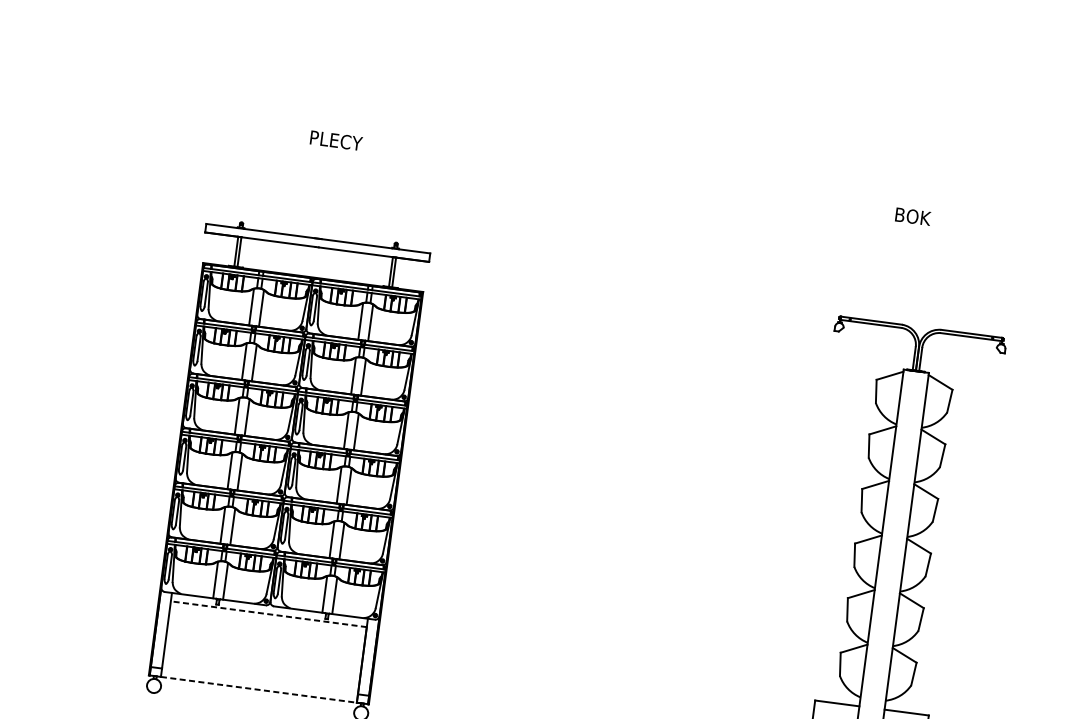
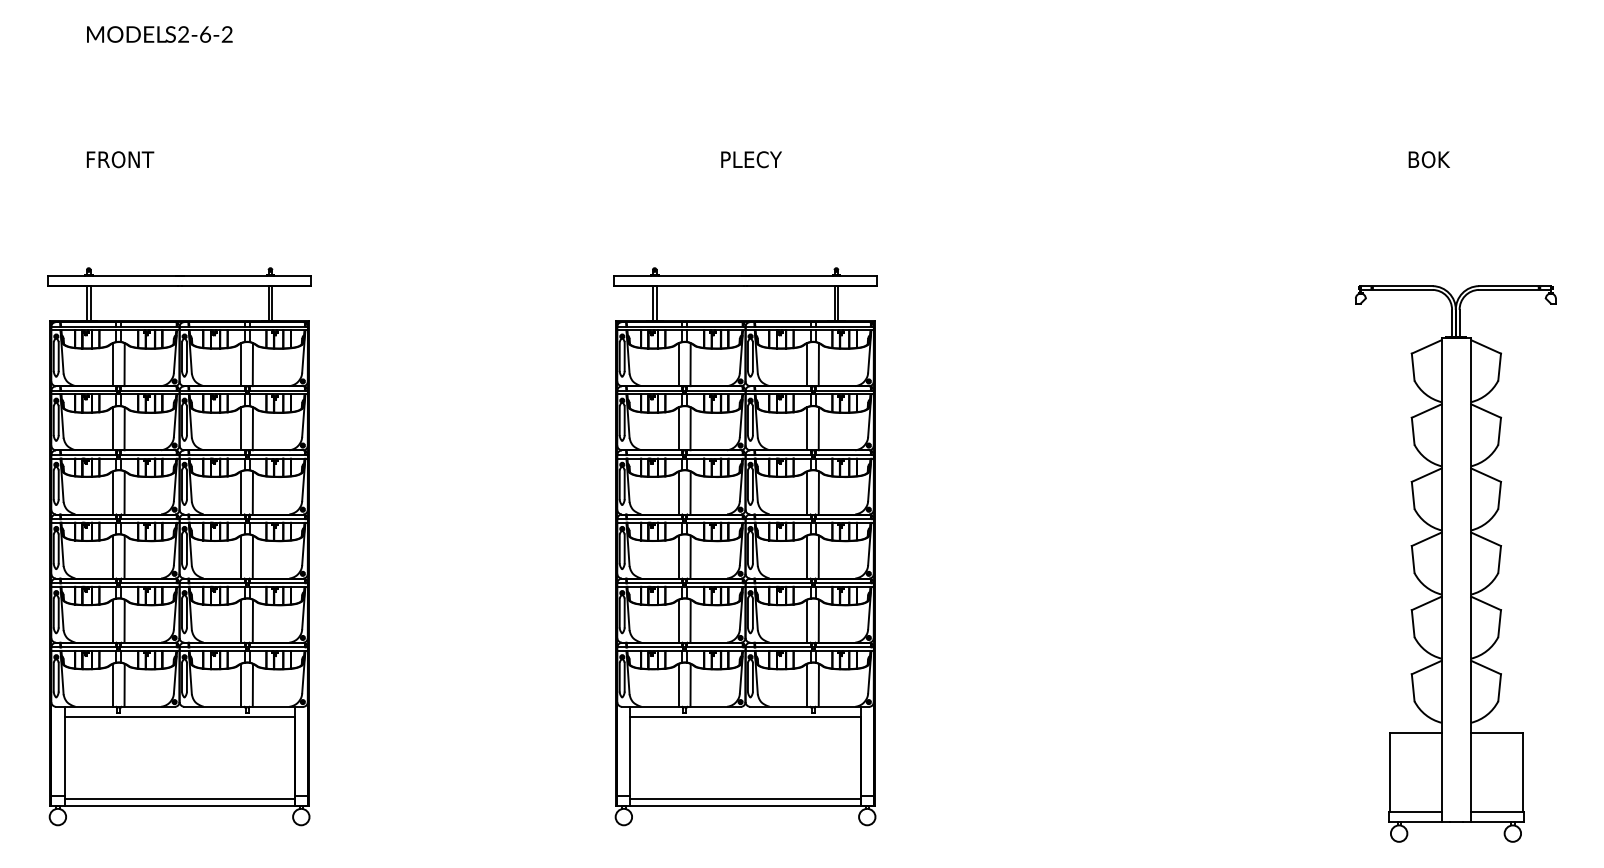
line: (268, 614) -> (745, 716), dashed -> solid
line: (259, 683) -> (745, 798), added
line: (265, 690) -> (753, 805), dashed -> solid

